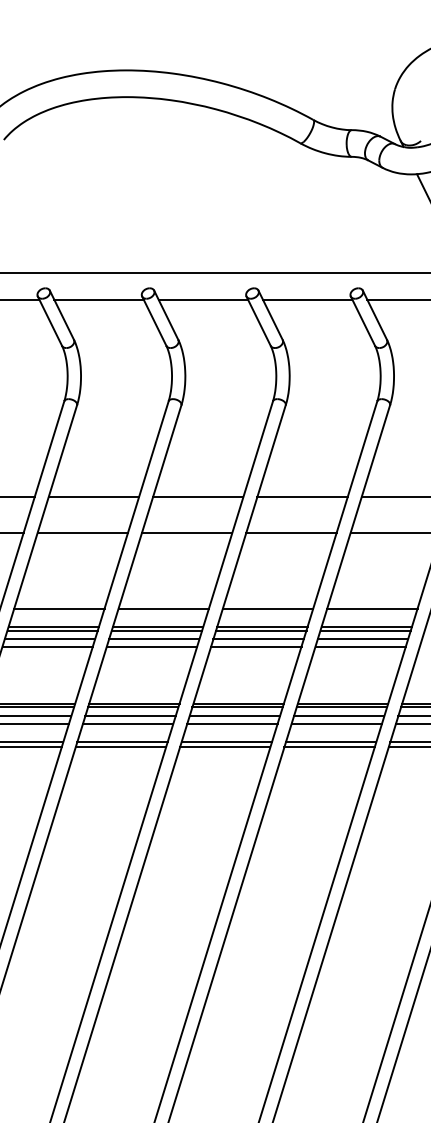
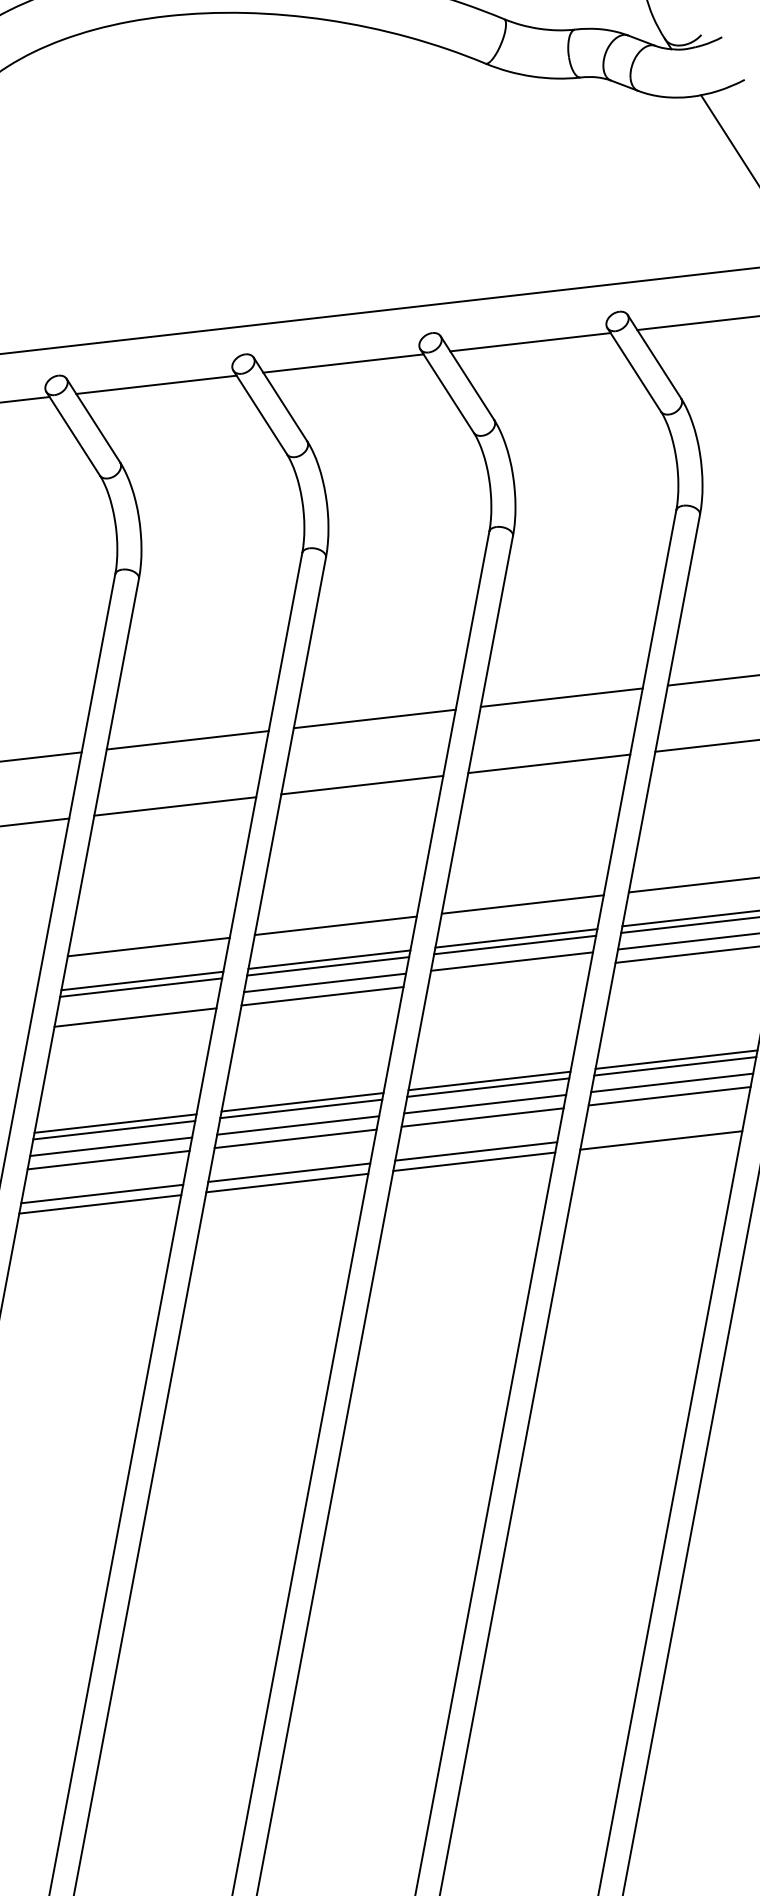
line: (49, 639) -> (137, 1004), removed
line: (256, 646) -> (509, 974), removed
line: (331, 741) -> (663, 1129), removed

